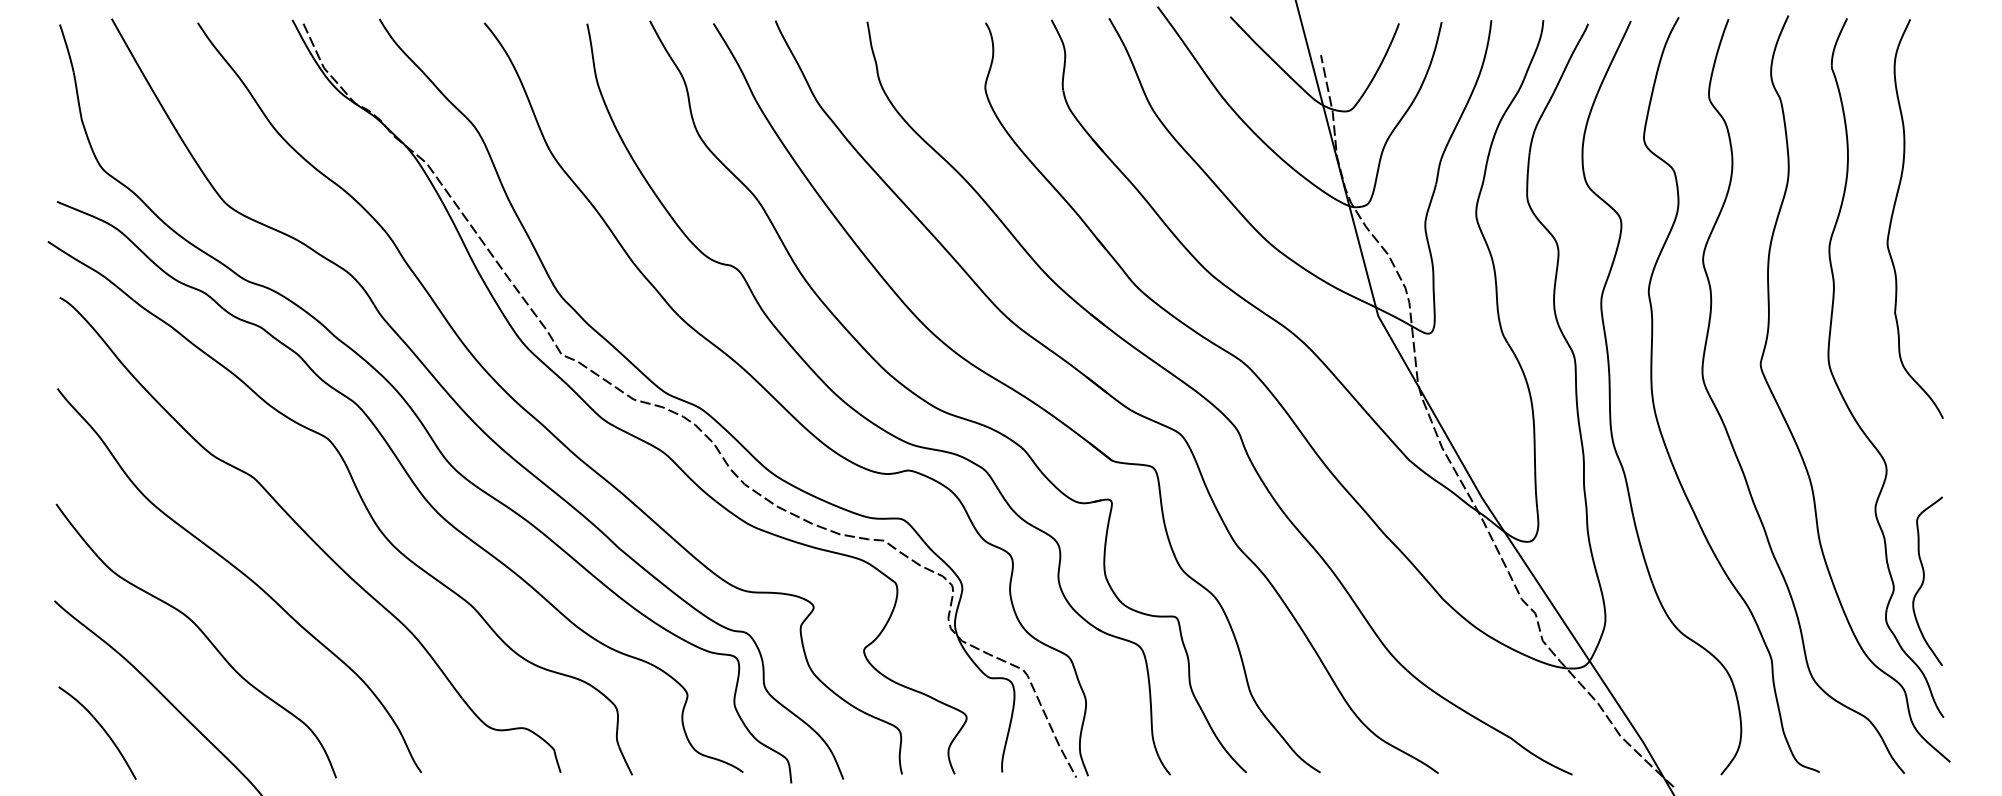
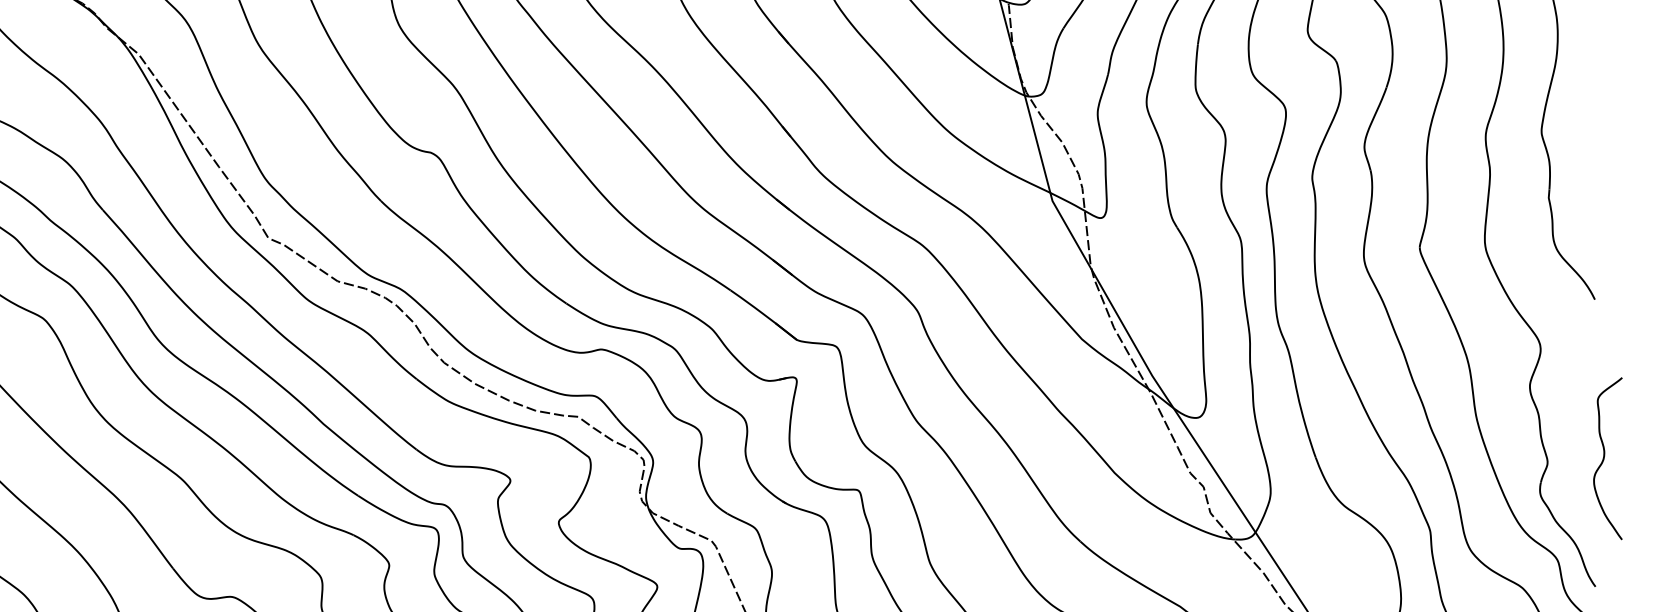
curve: (1924, 580) -> (1604, 457), moved

